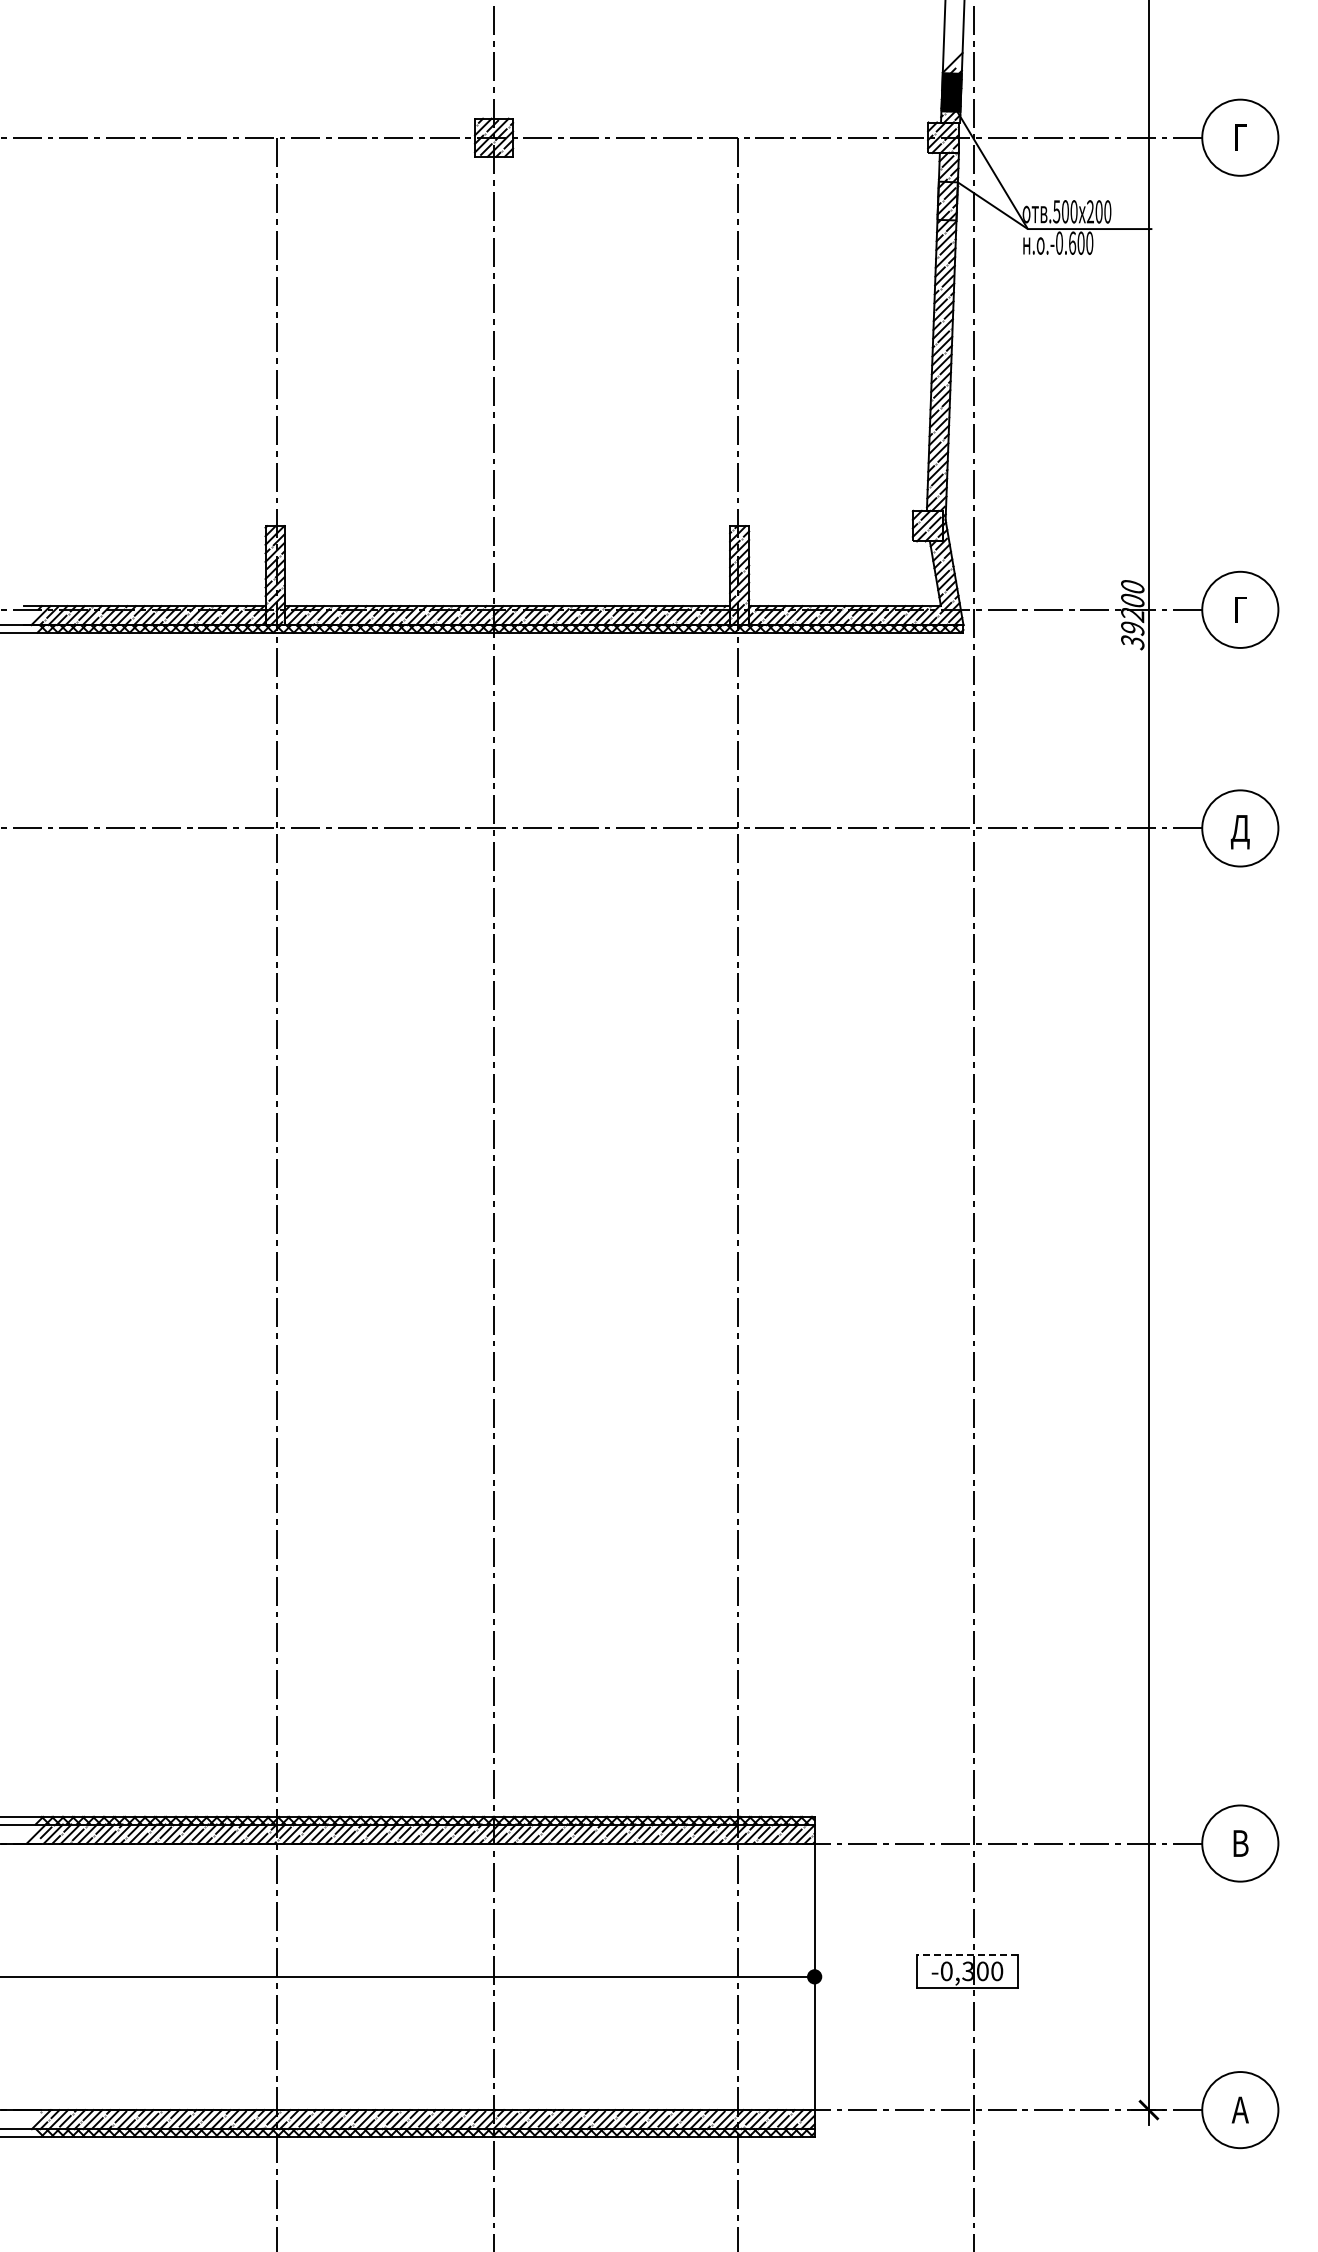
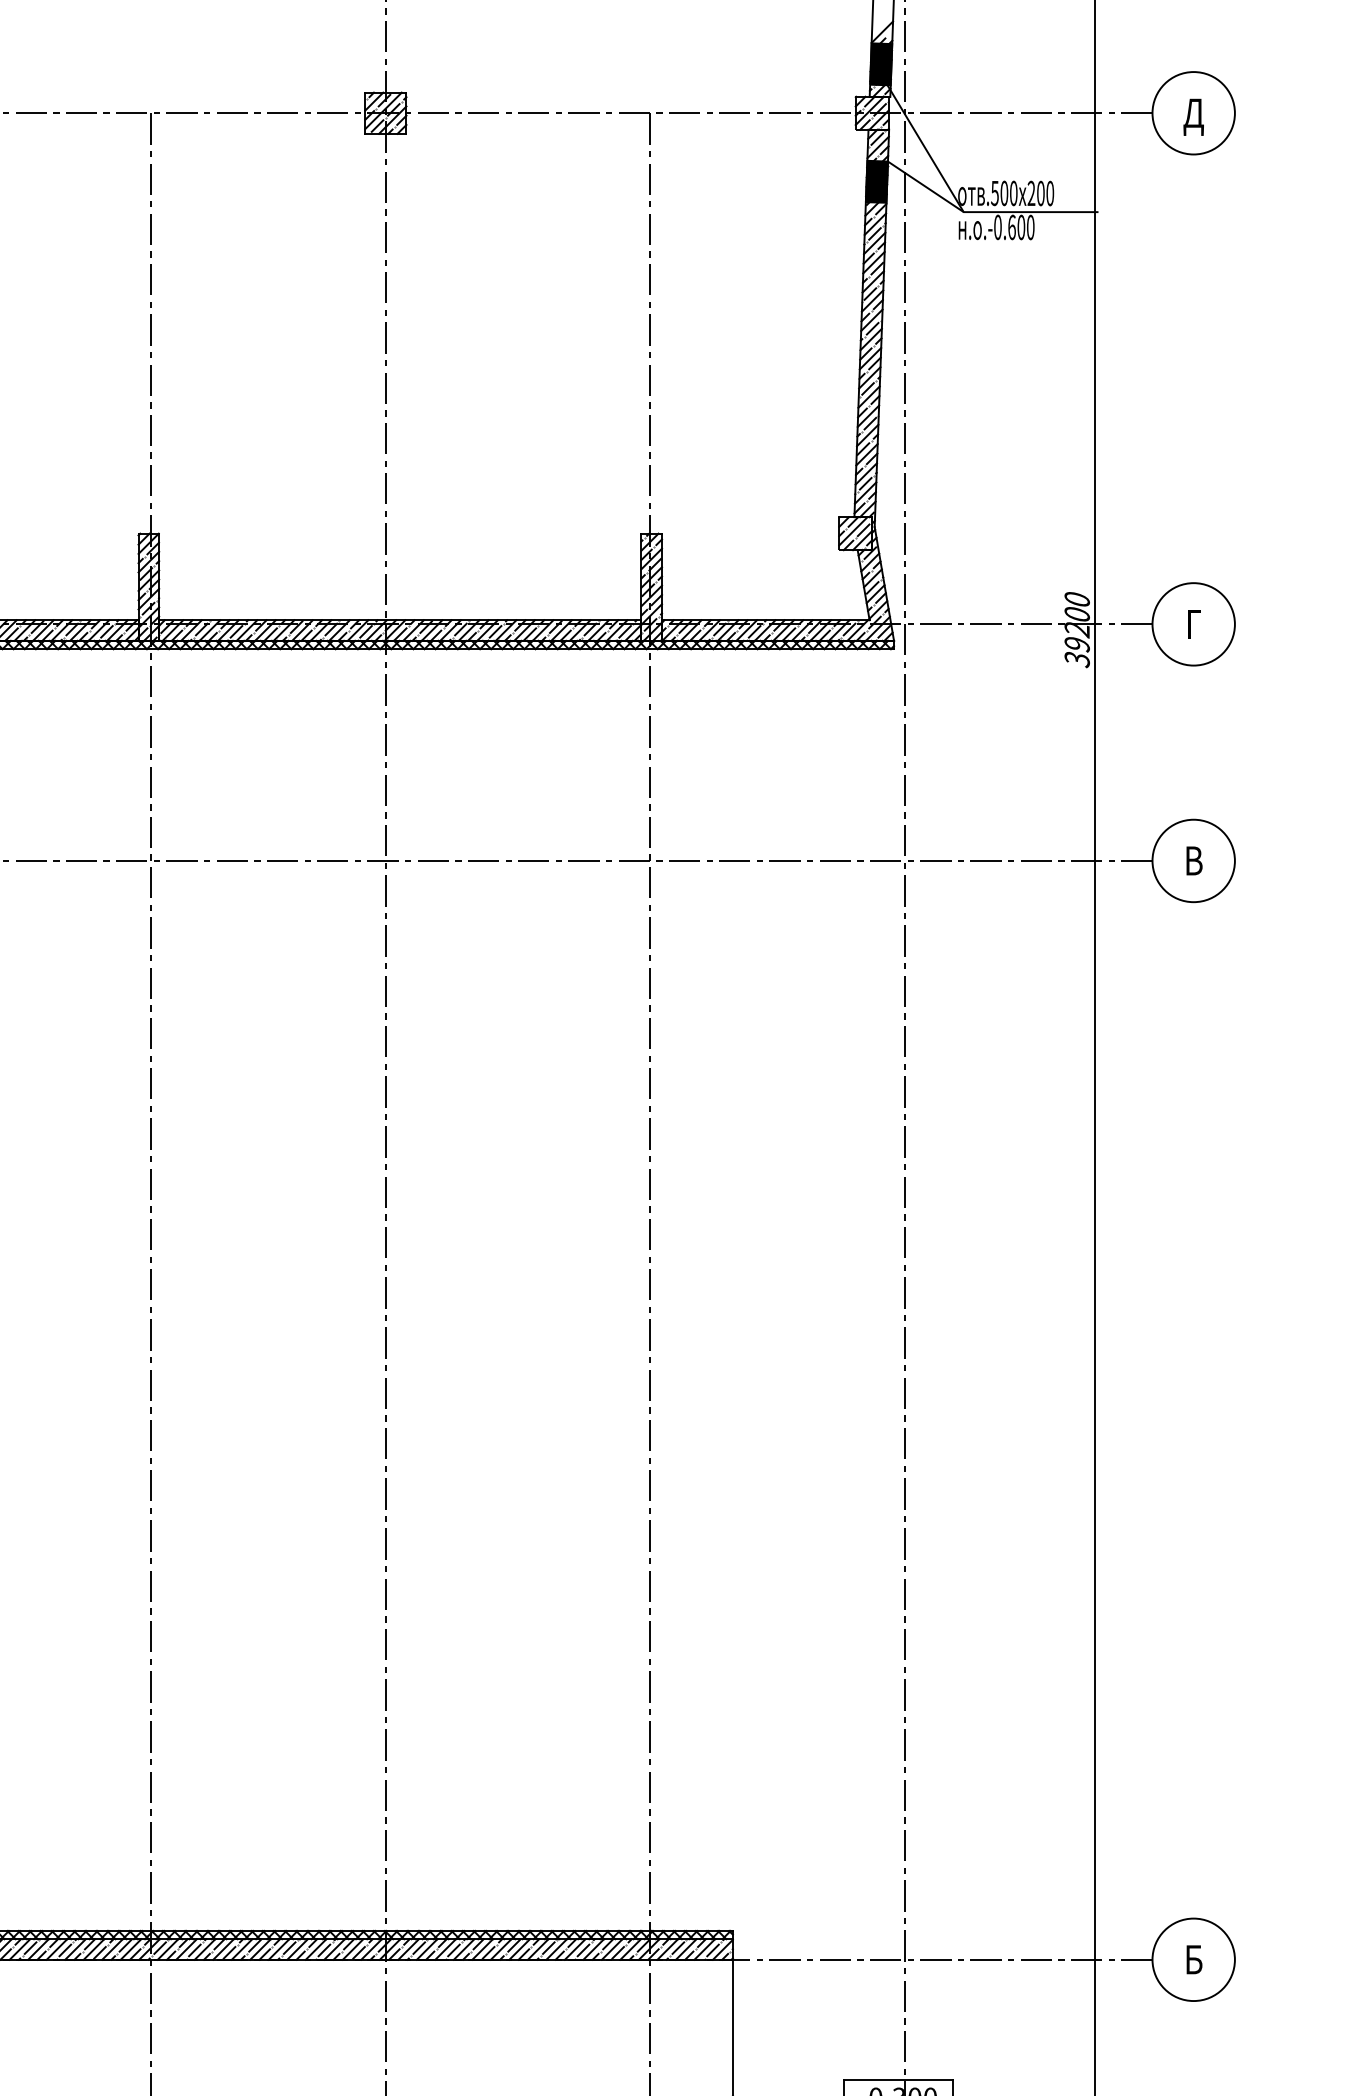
text: (1239, 141) -> (1192, 117), Г -> Д
fill: (947, 200) -> (876, 181), added
text: (1239, 832) -> (1192, 865), Д -> В
text: (1240, 1843) -> (1193, 1959), В -> Б
line: (967, 1955) -> (898, 2080), dashed -> solid

